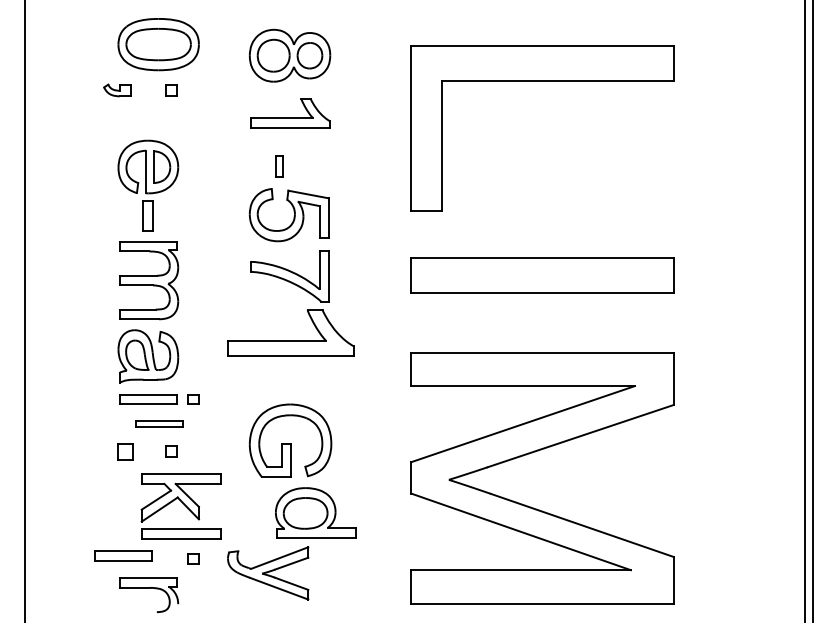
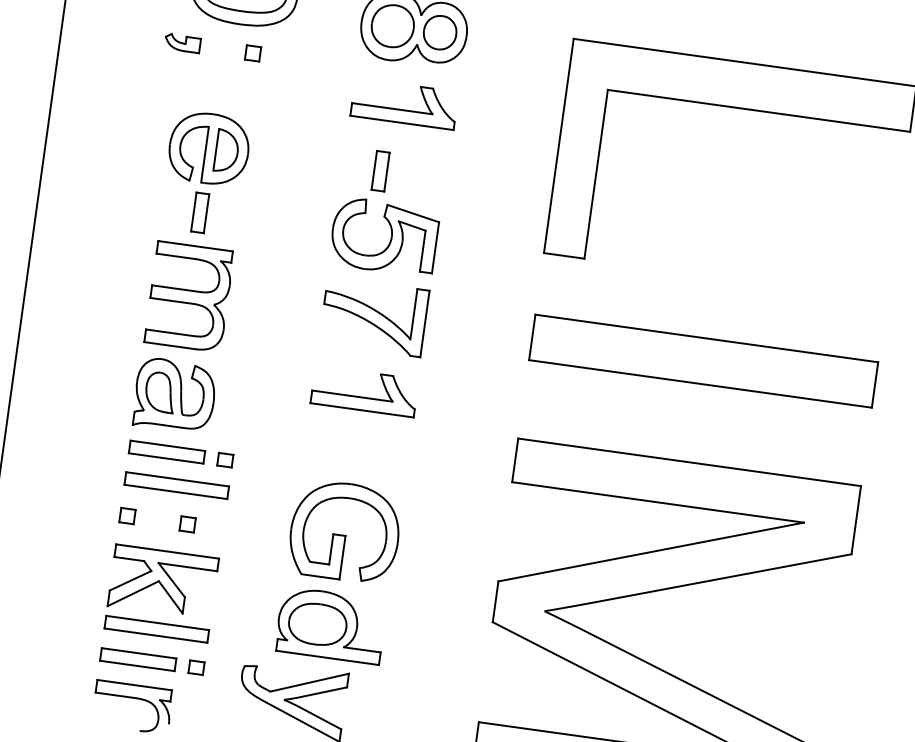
part: (279, 165) -> (380, 170), size x1.43
part: (290, 333) -> (364, 391), size x0.62
part: (159, 423) -> (177, 485), size x1.67
part: (125, 451) -> (127, 515), size x0.71
part: (180, 506) -> (160, 593), moved
part: (315, 512) -> (330, 624), moved
part: (123, 555) -> (138, 659), moved

